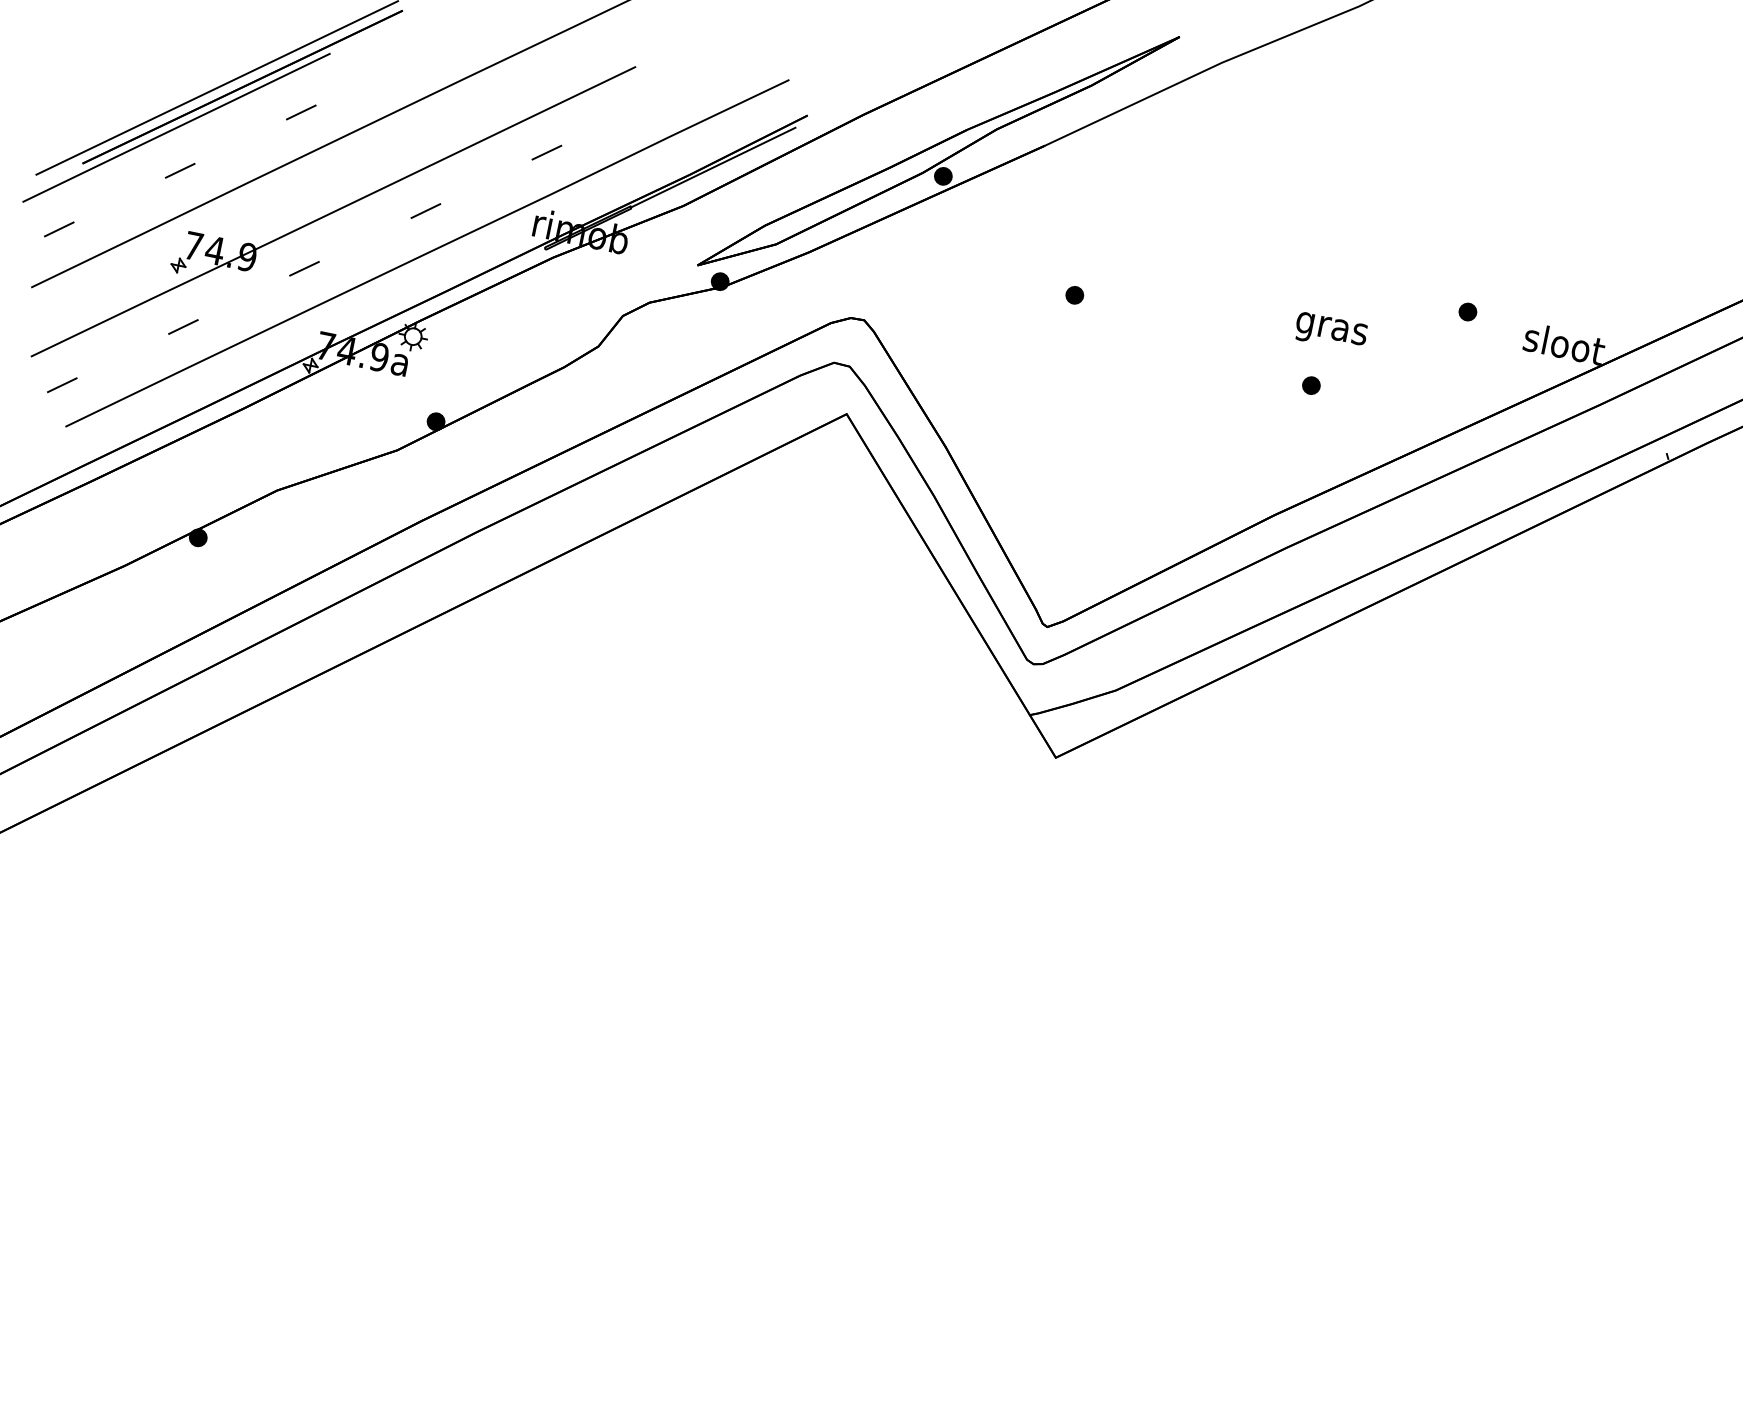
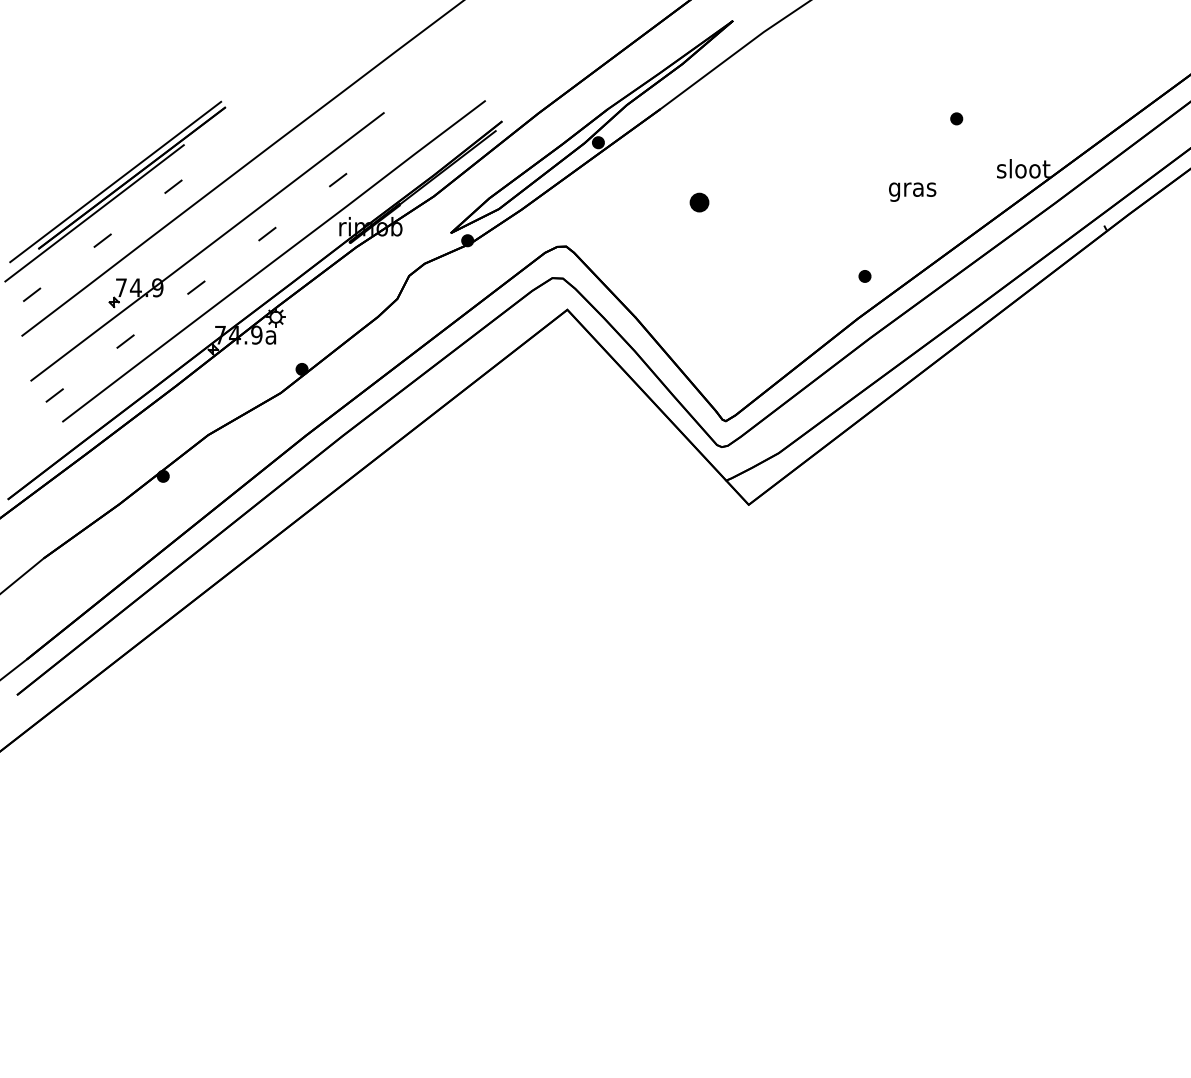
part: (1075, 294) -> (699, 201), size x1.6
part: (1467, 311) -> (956, 118), moved
text: (1331, 331) -> (912, 191), moved
part: (1310, 385) -> (864, 276), moved

